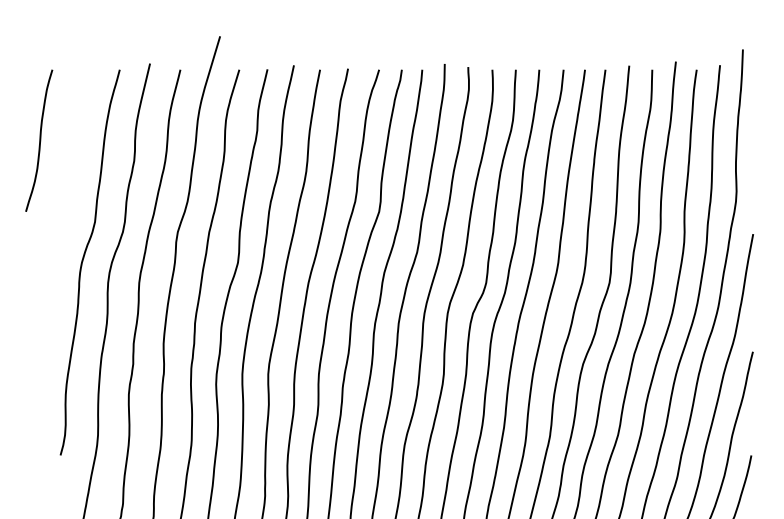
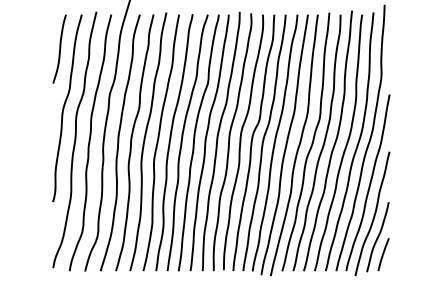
curve: (38, 139) -> (59, 48), moved

